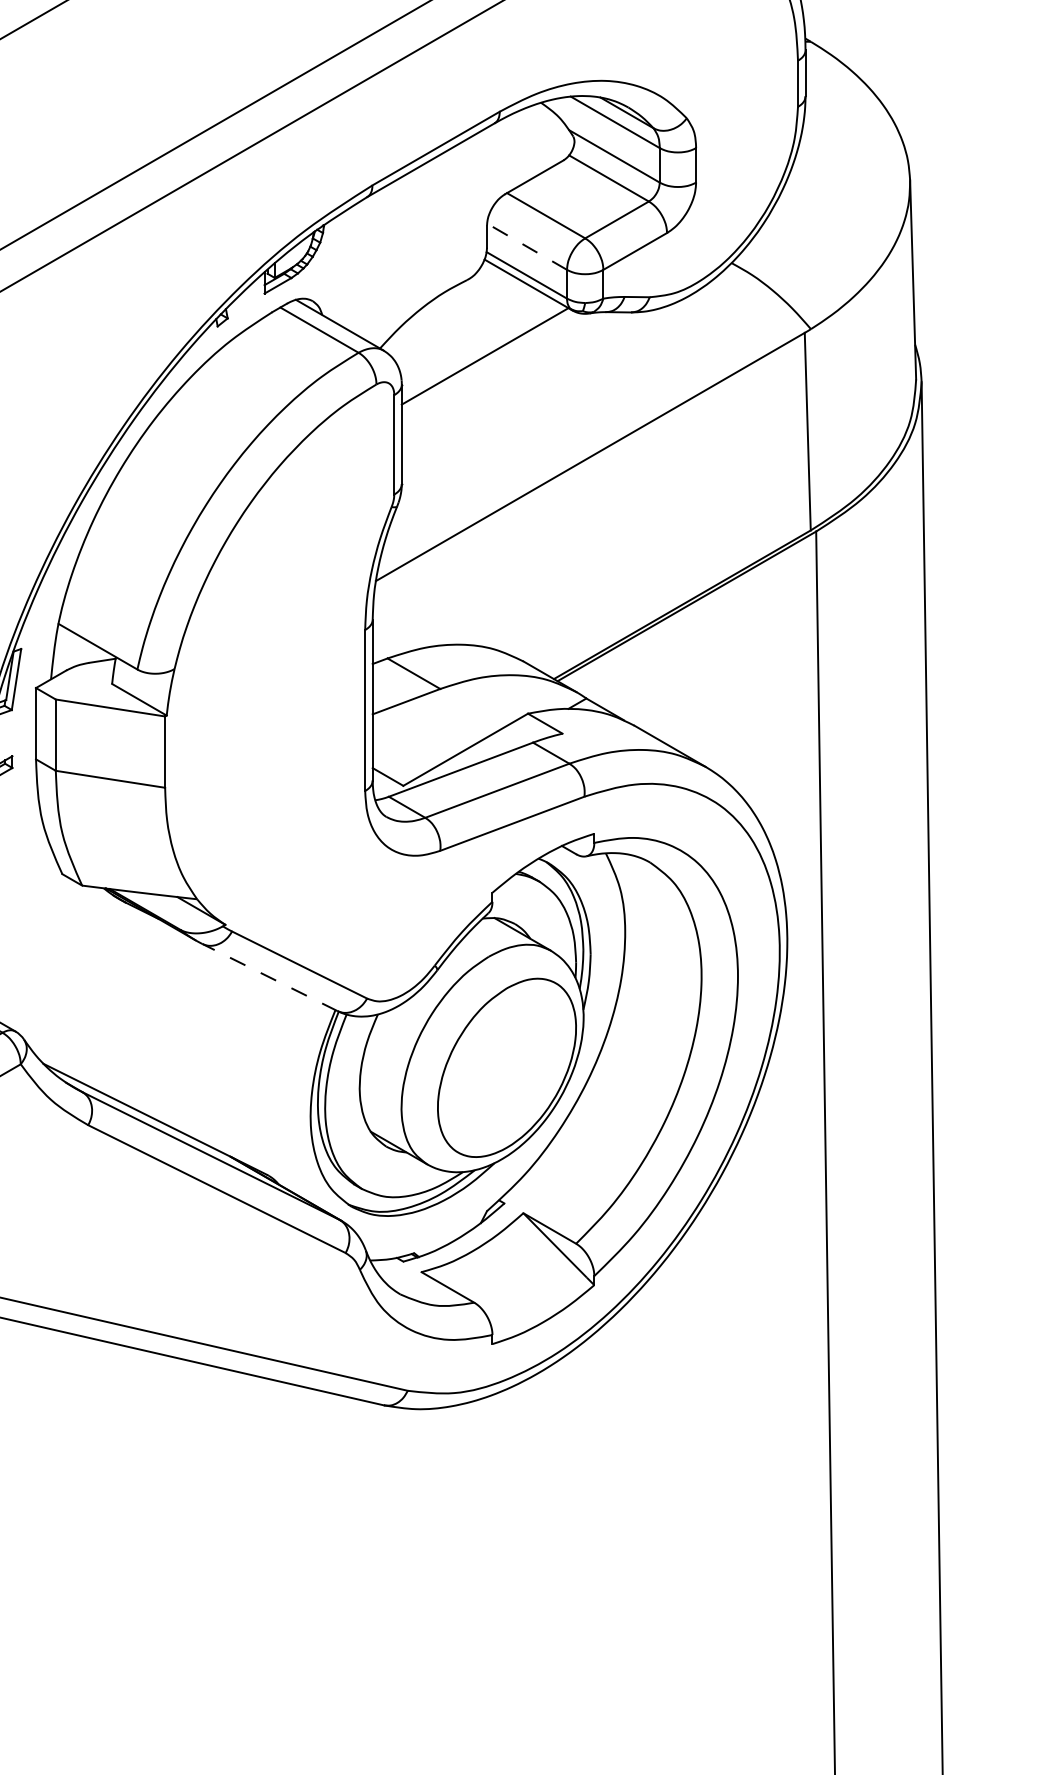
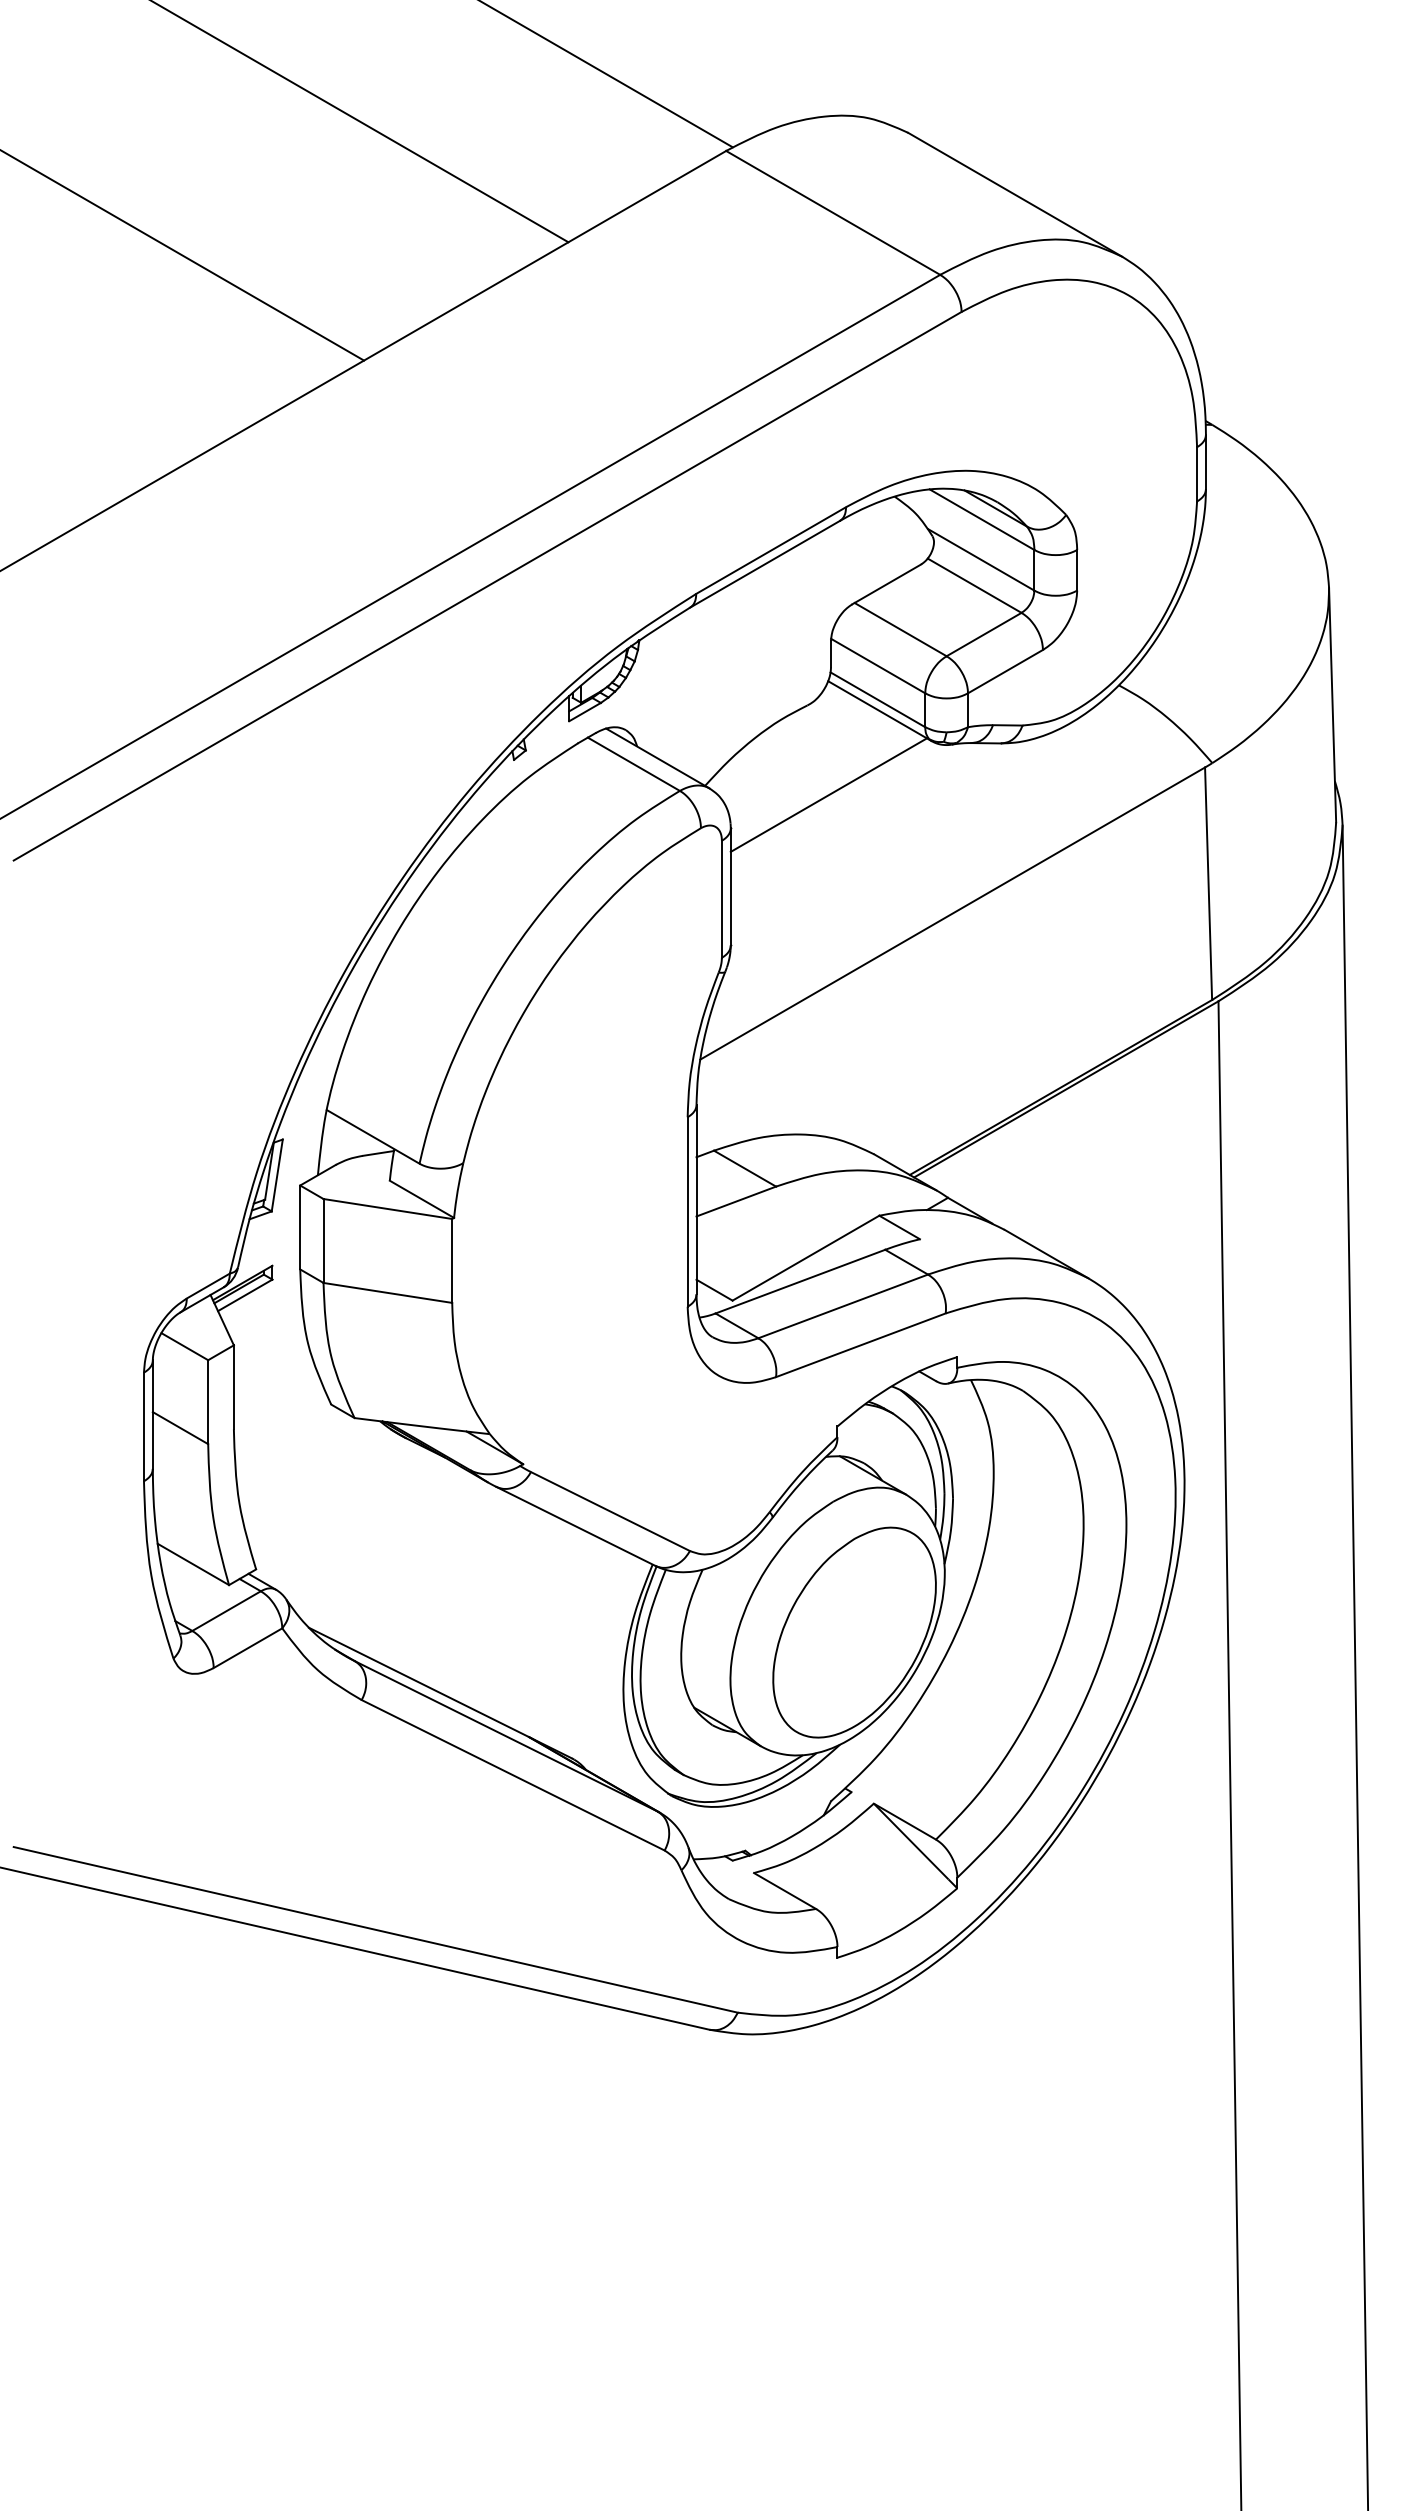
line: (526, 246) -> (877, 665), dashed -> solid
line: (269, 977) -> (575, 1526), dashed -> solid

